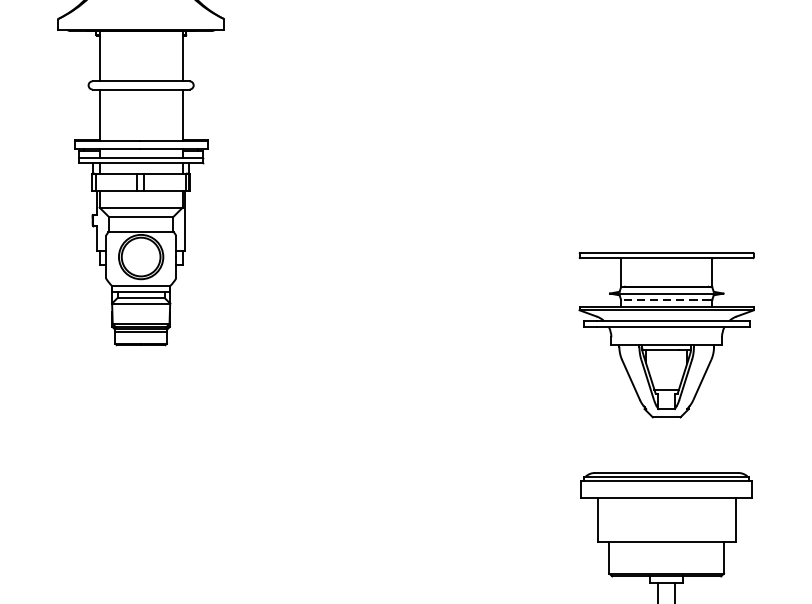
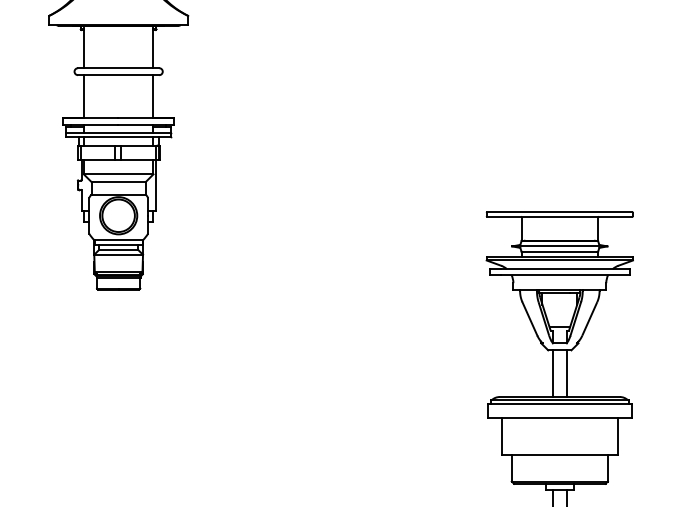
line: (665, 299) -> (558, 251), dashed -> solid
line: (657, 444) -> (552, 373), added
line: (674, 444) -> (566, 373), added

